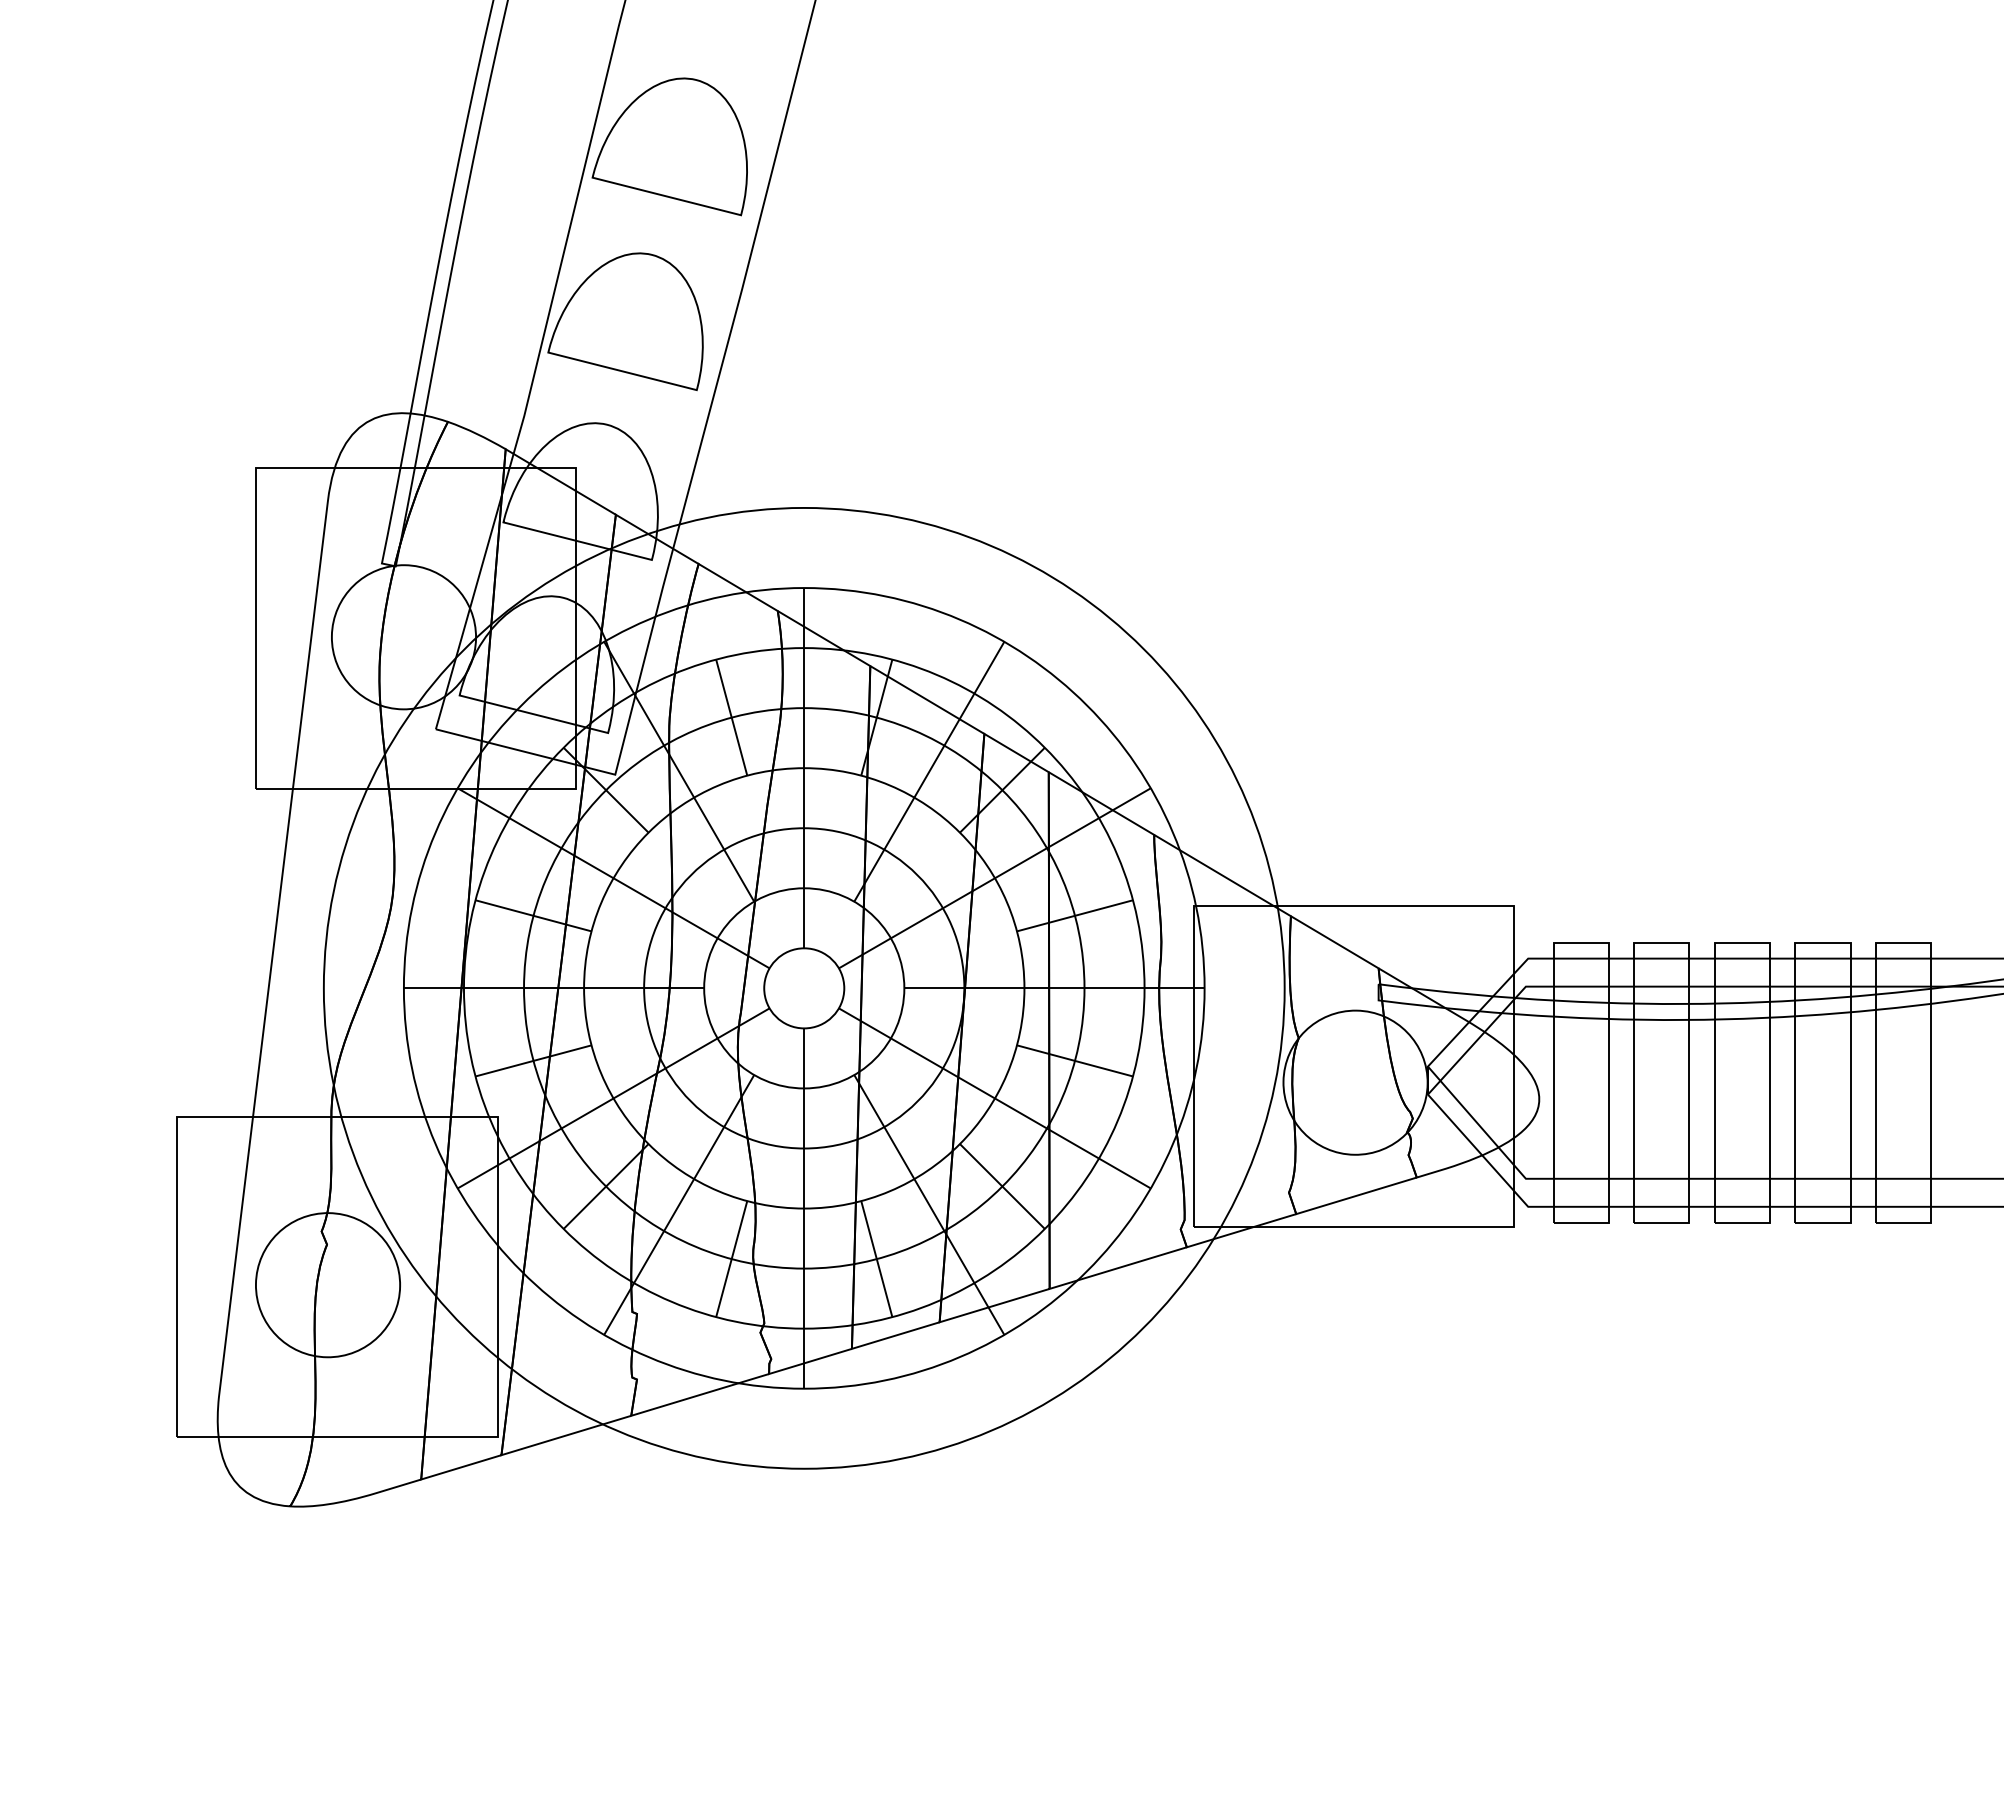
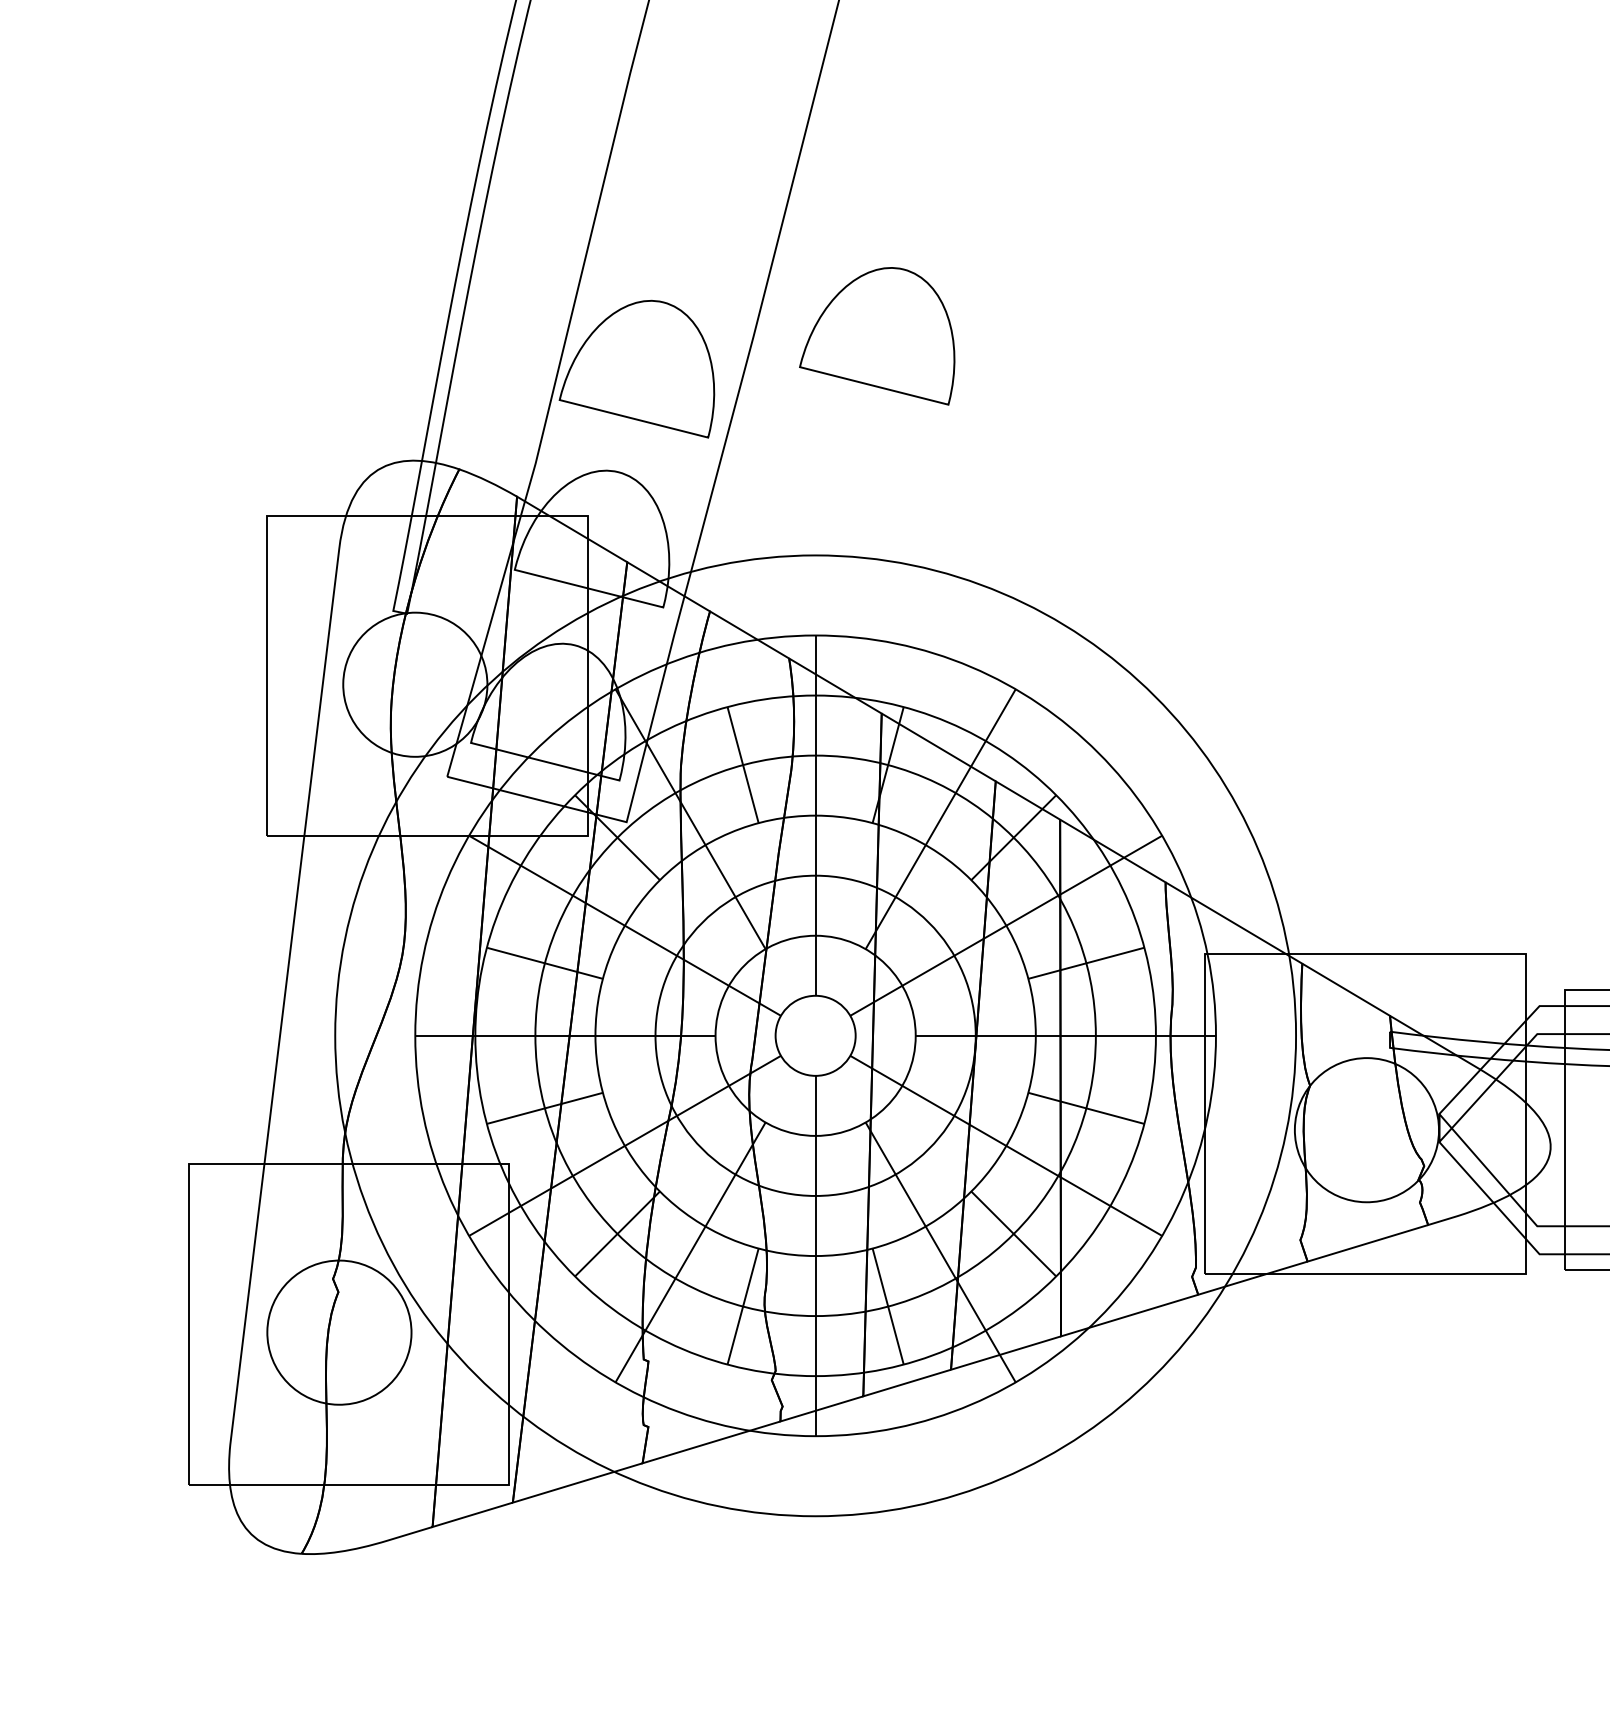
part: (669, 146) -> (876, 335), moved

